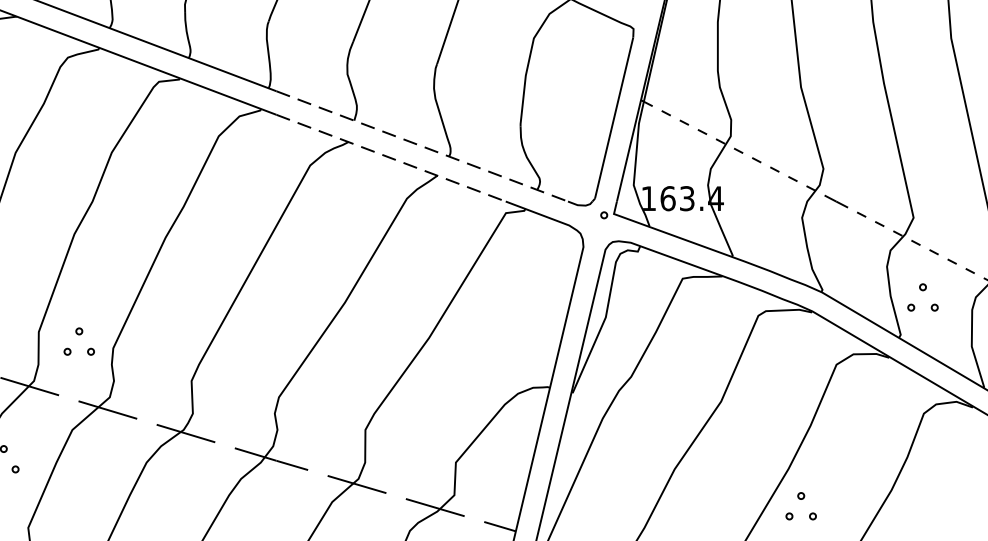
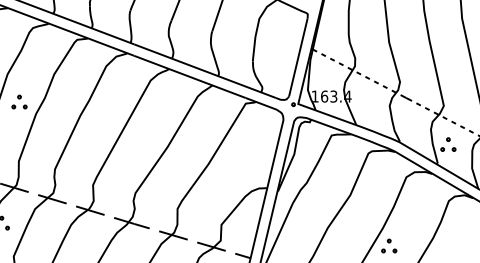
line: (422, 146) -> (205, 71), dashed -> solid
line: (392, 157) -> (190, 76), dashed -> solid
part: (79, 340) -> (19, 101), moved

